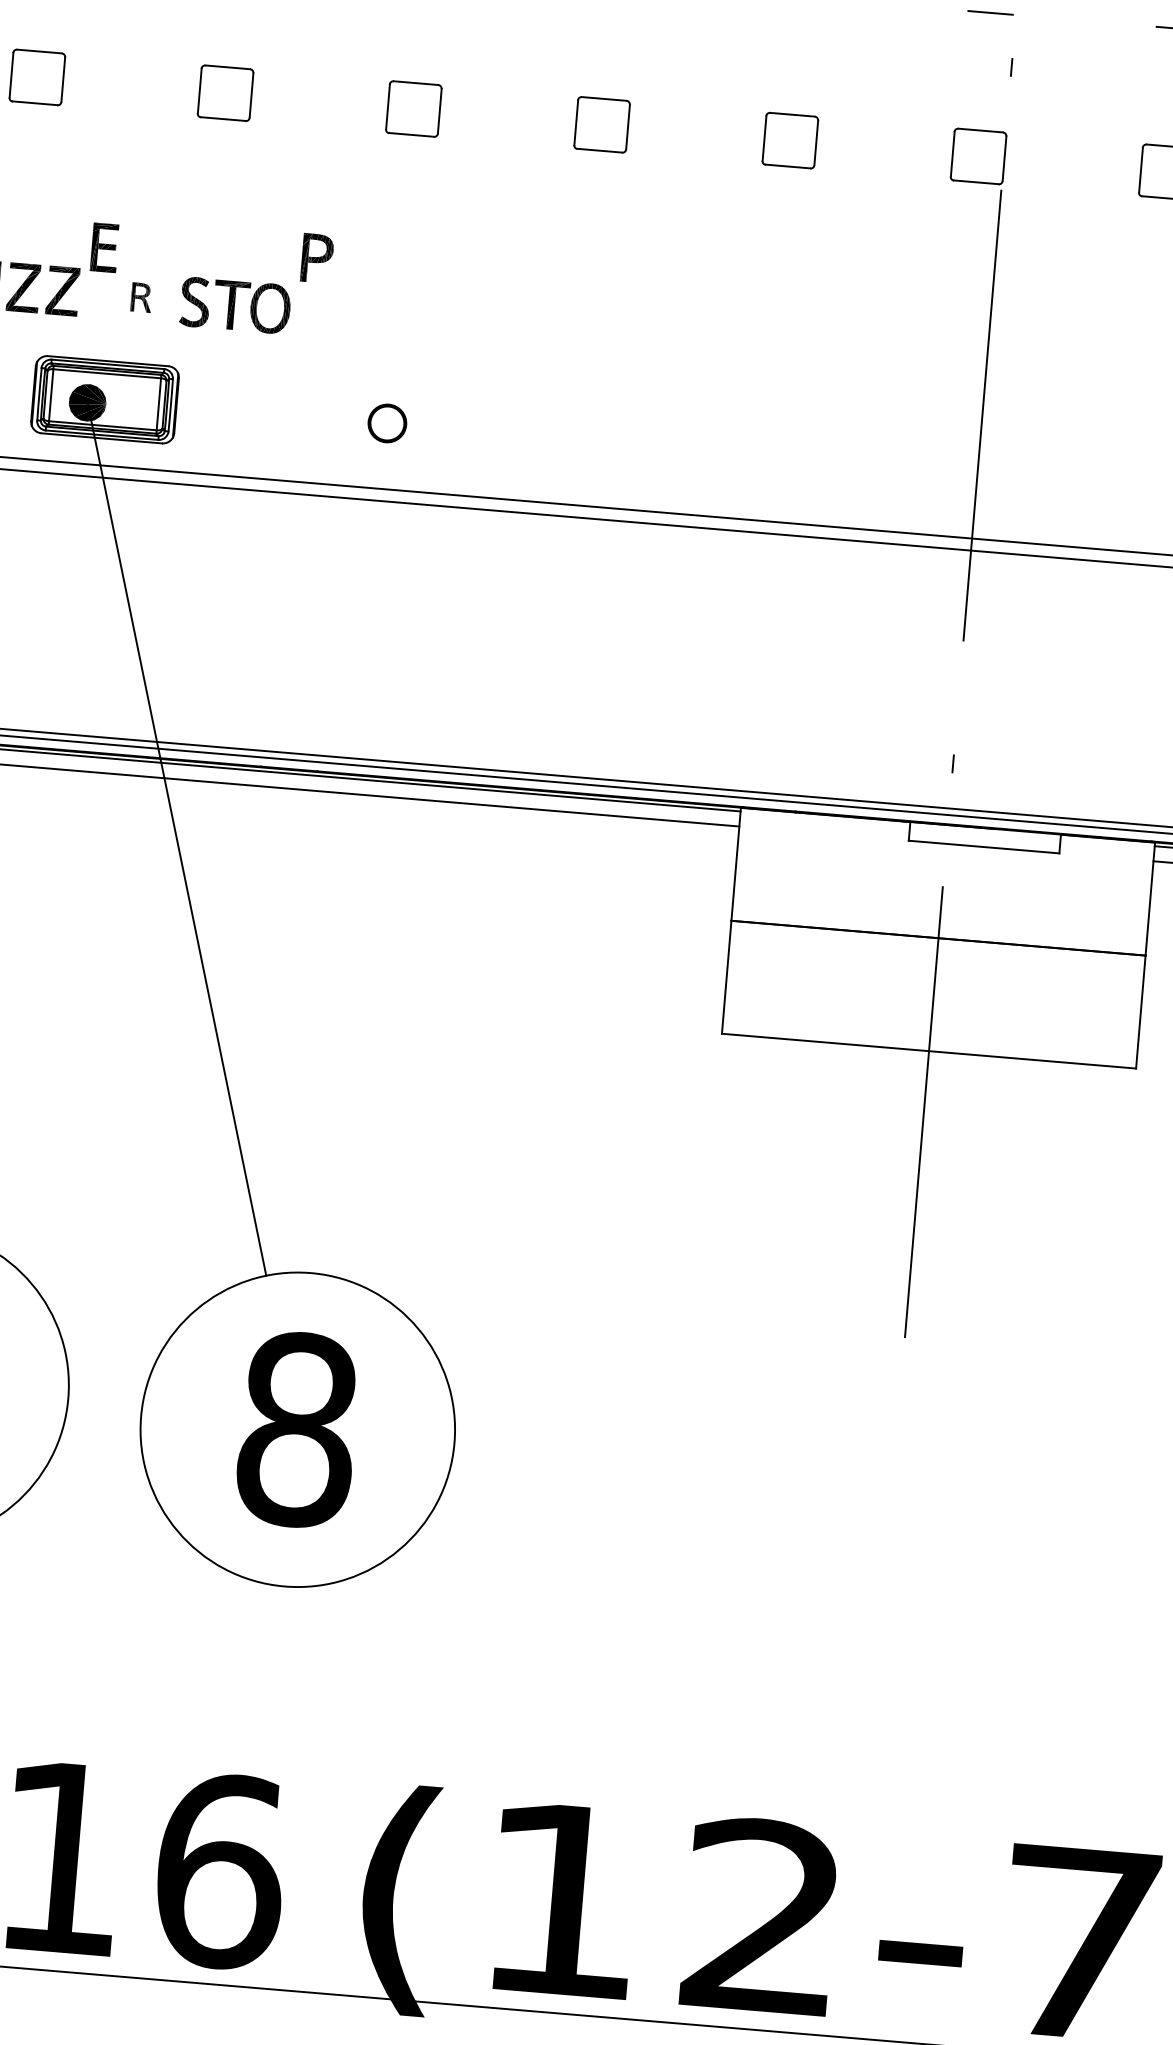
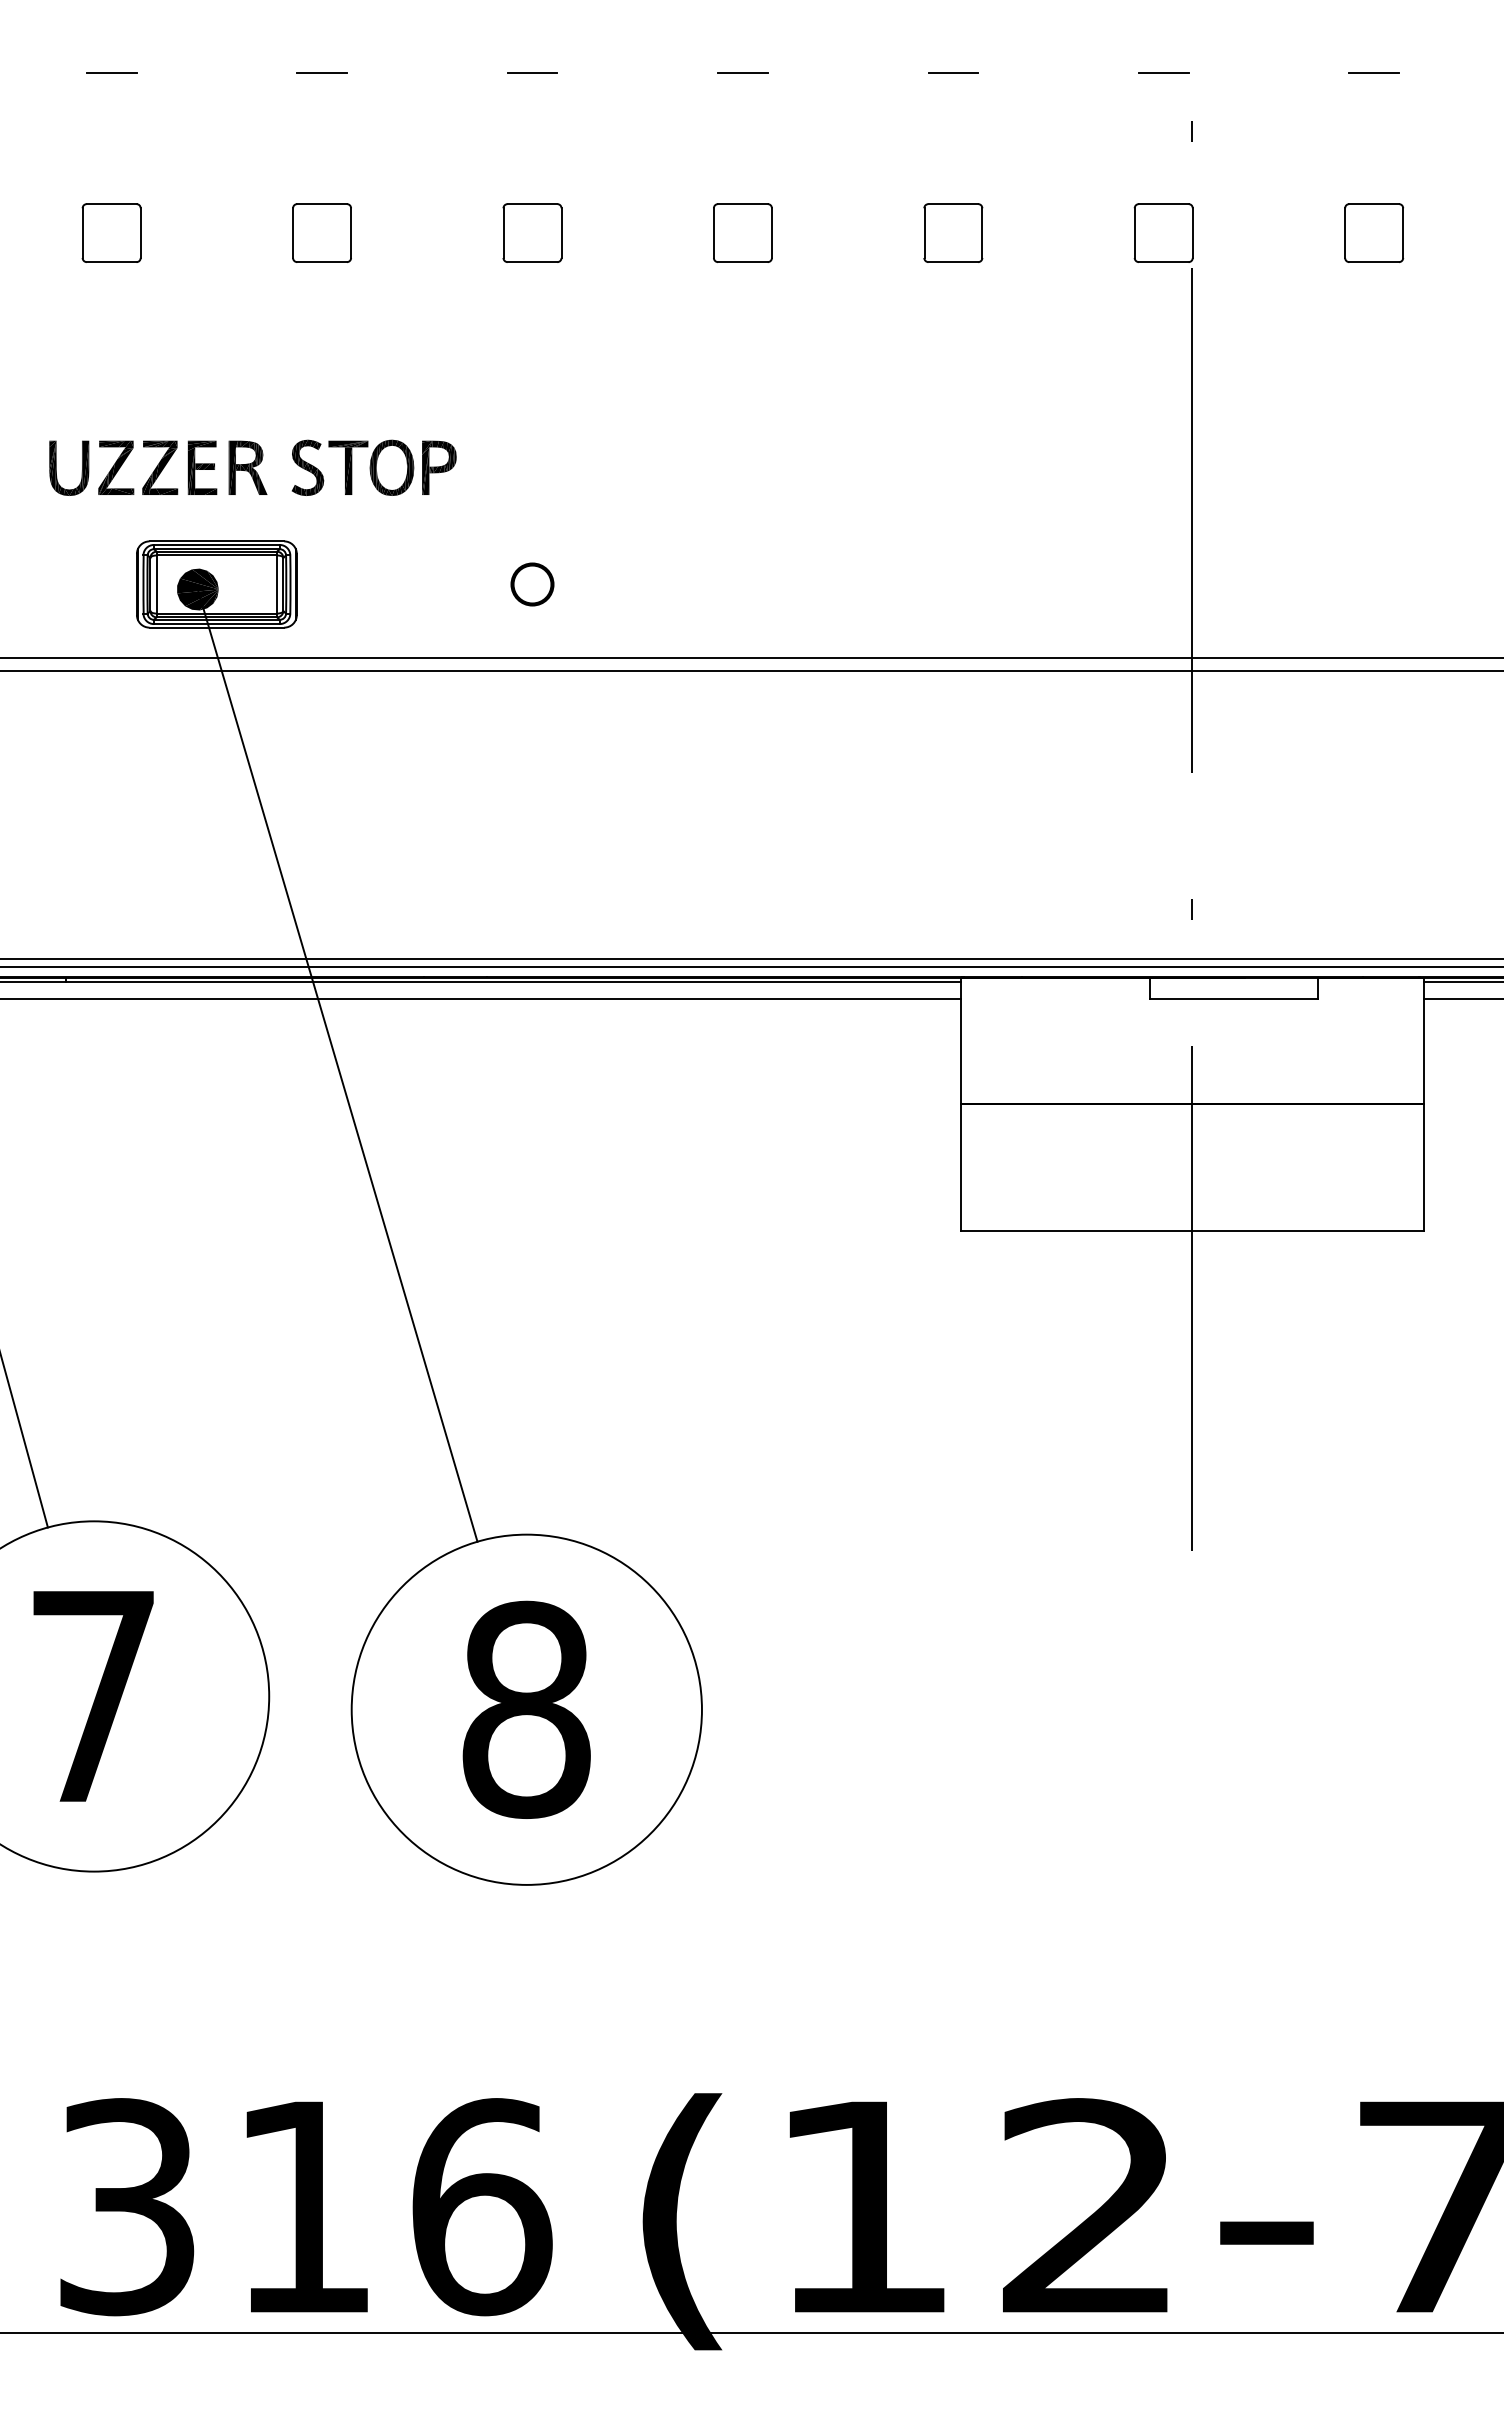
part: (104, 247) -> (202, 467), moved
part: (317, 258) -> (439, 467), moved
part: (141, 297) -> (247, 467), size x1.67

